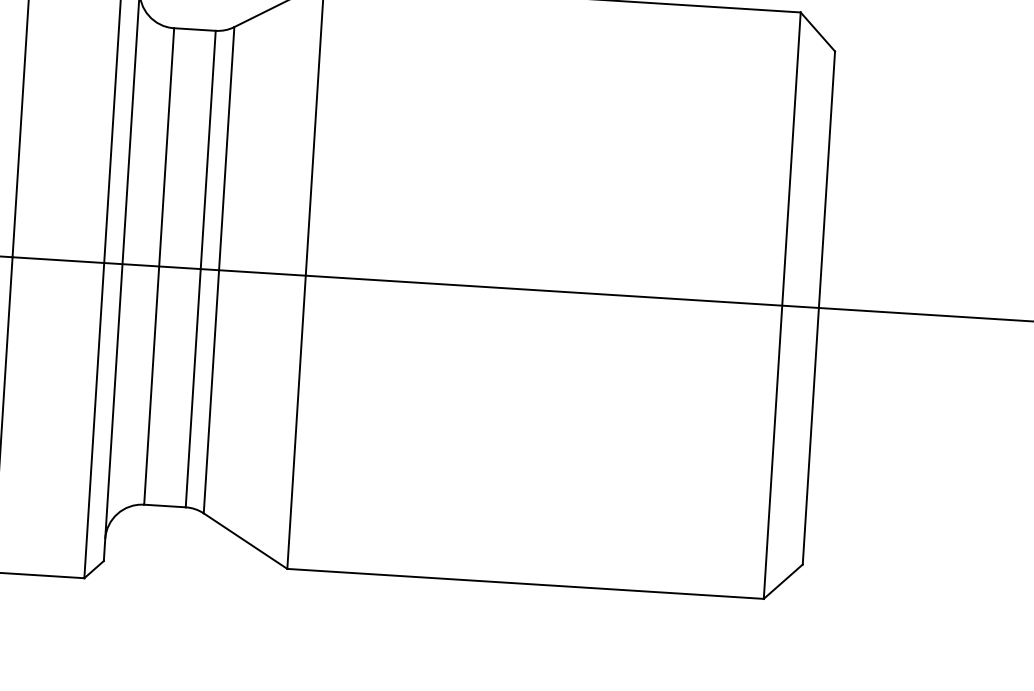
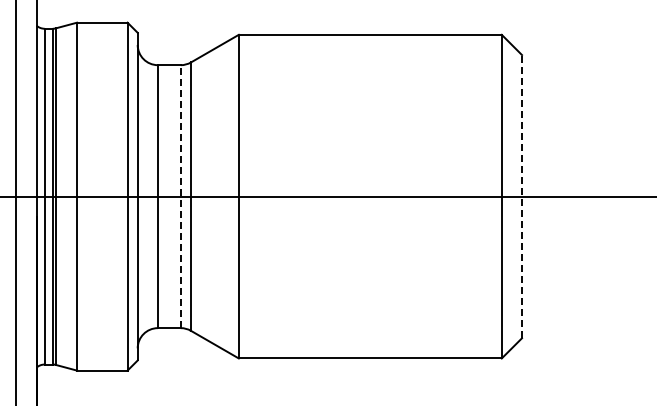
line: (200, 268) -> (180, 196), solid -> dashed
line: (819, 307) -> (522, 196), solid -> dashed

